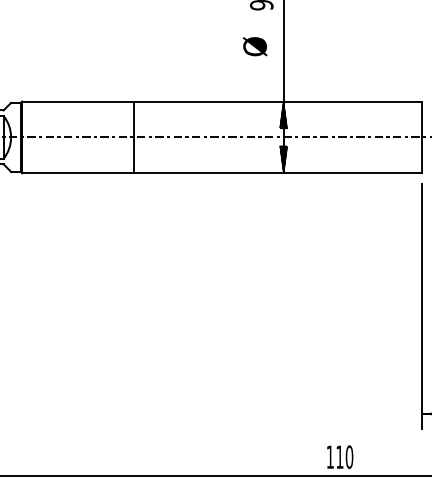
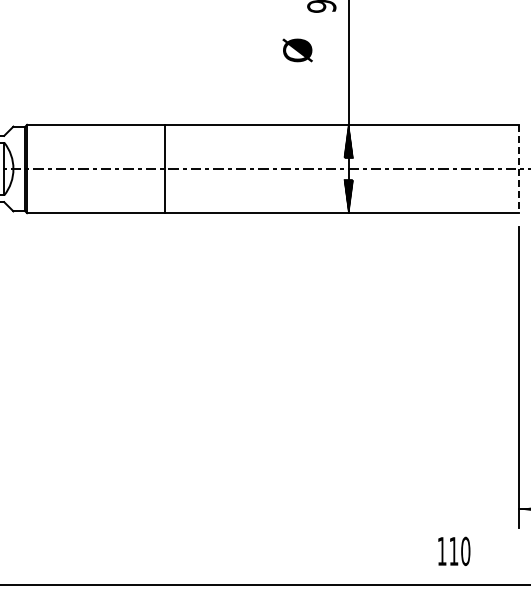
text: (255, 46) -> (297, 50), moved
line: (421, 137) -> (518, 169), solid -> dashed
text: (340, 456) -> (454, 550), moved

